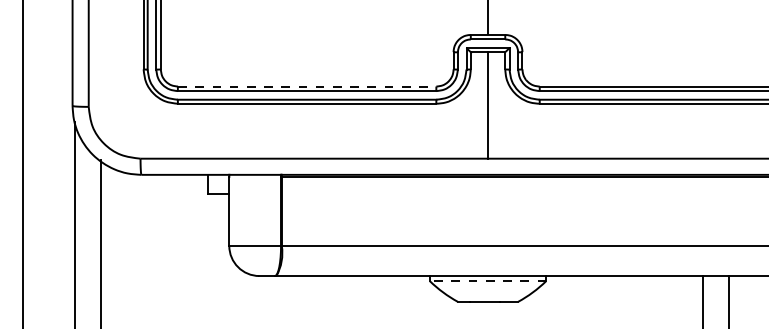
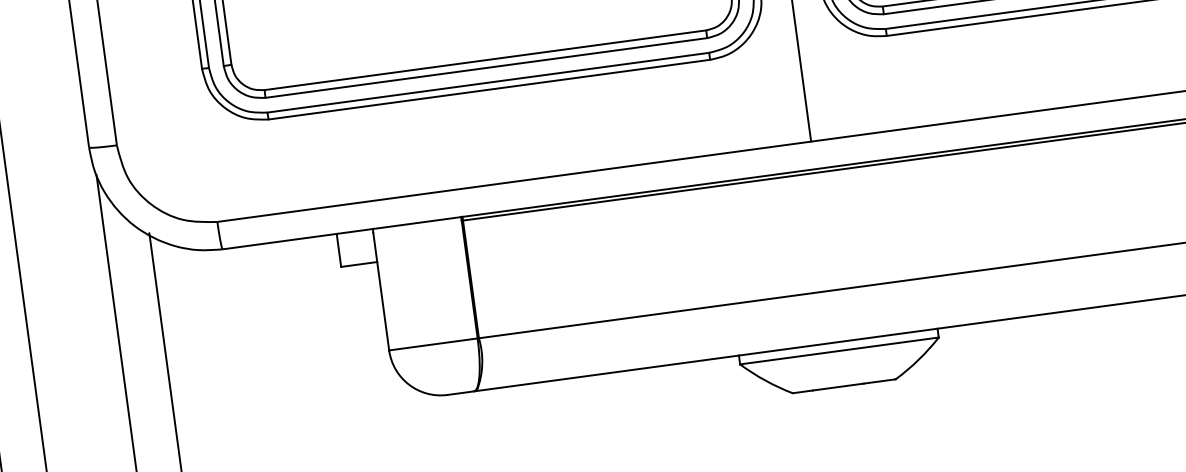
line: (307, 86) -> (485, 60), dashed -> solid
line: (487, 281) -> (838, 351), dashed -> solid

